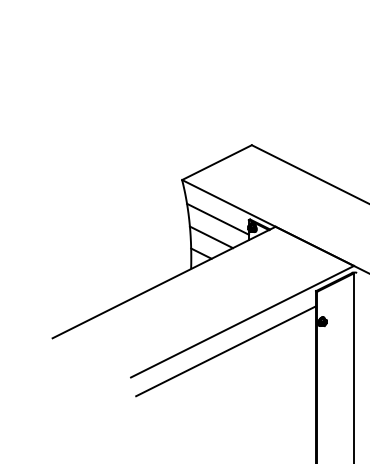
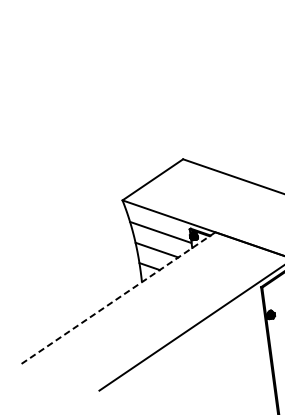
line: (164, 282) -> (118, 298), solid -> dashed
line: (226, 351) -> (185, 354), removed

